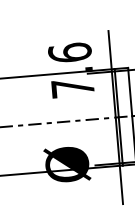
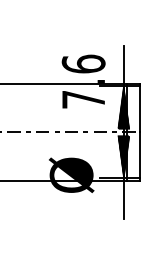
hatch: (113, 92) -> (123, 107), added
hatch: (117, 142) -> (123, 157), added

